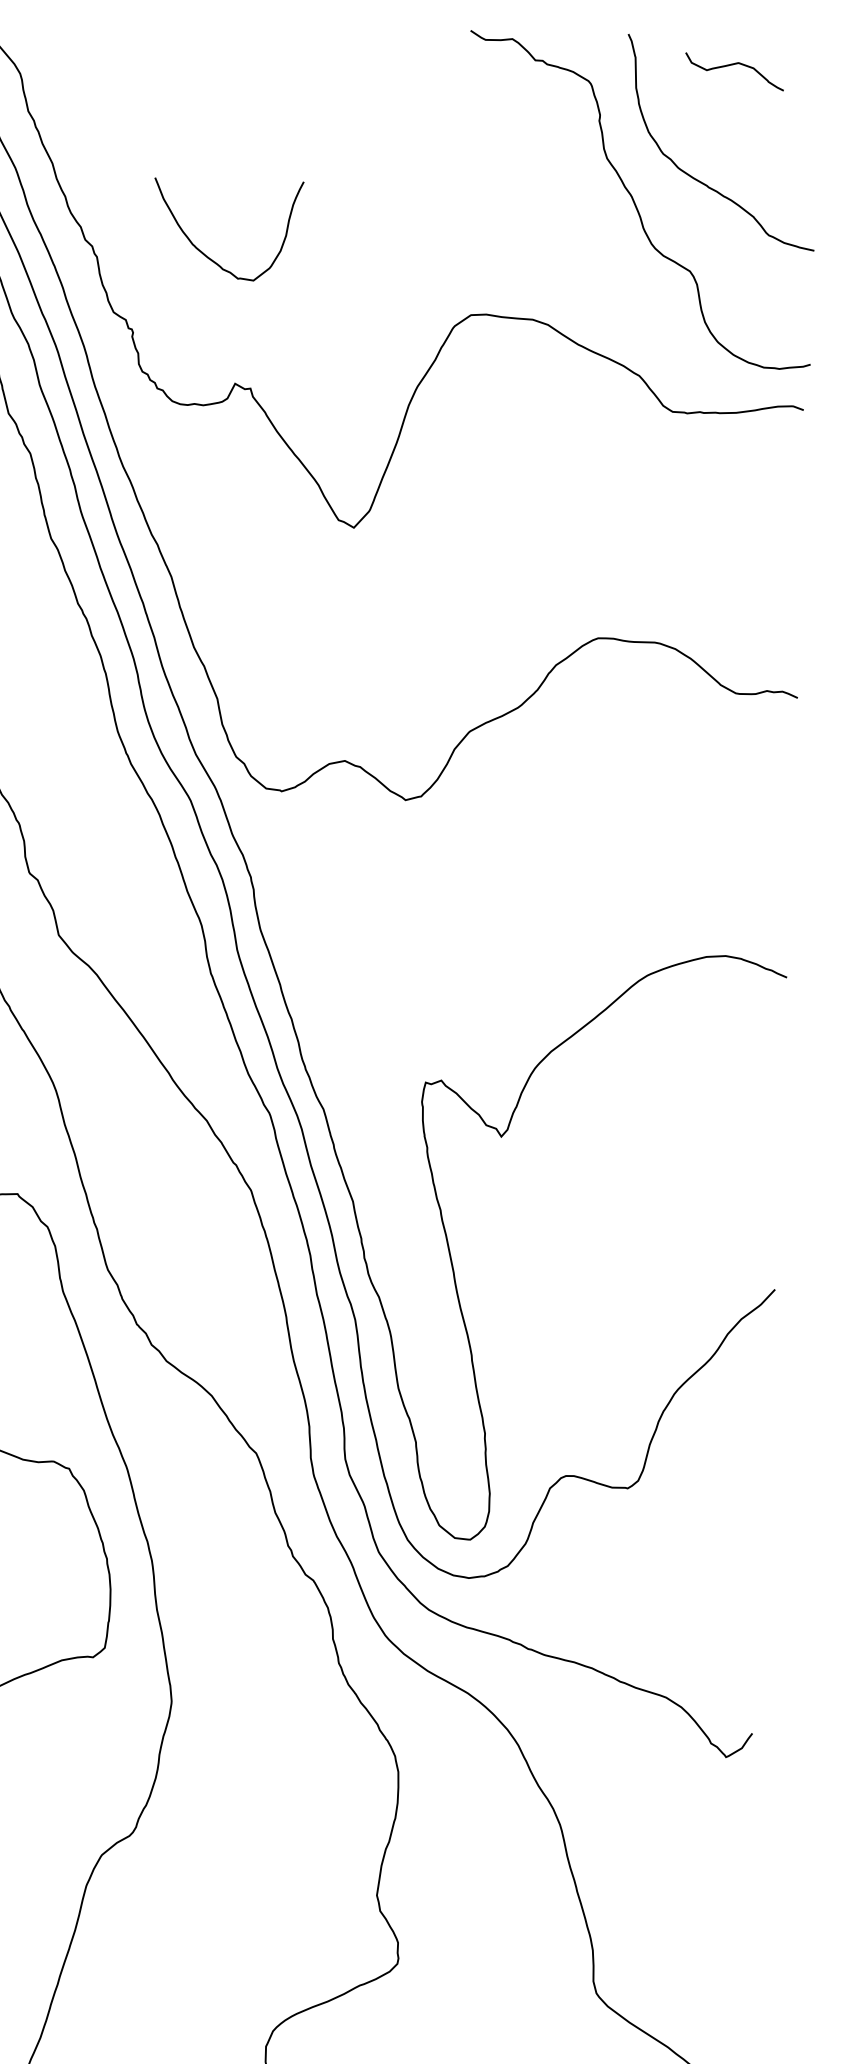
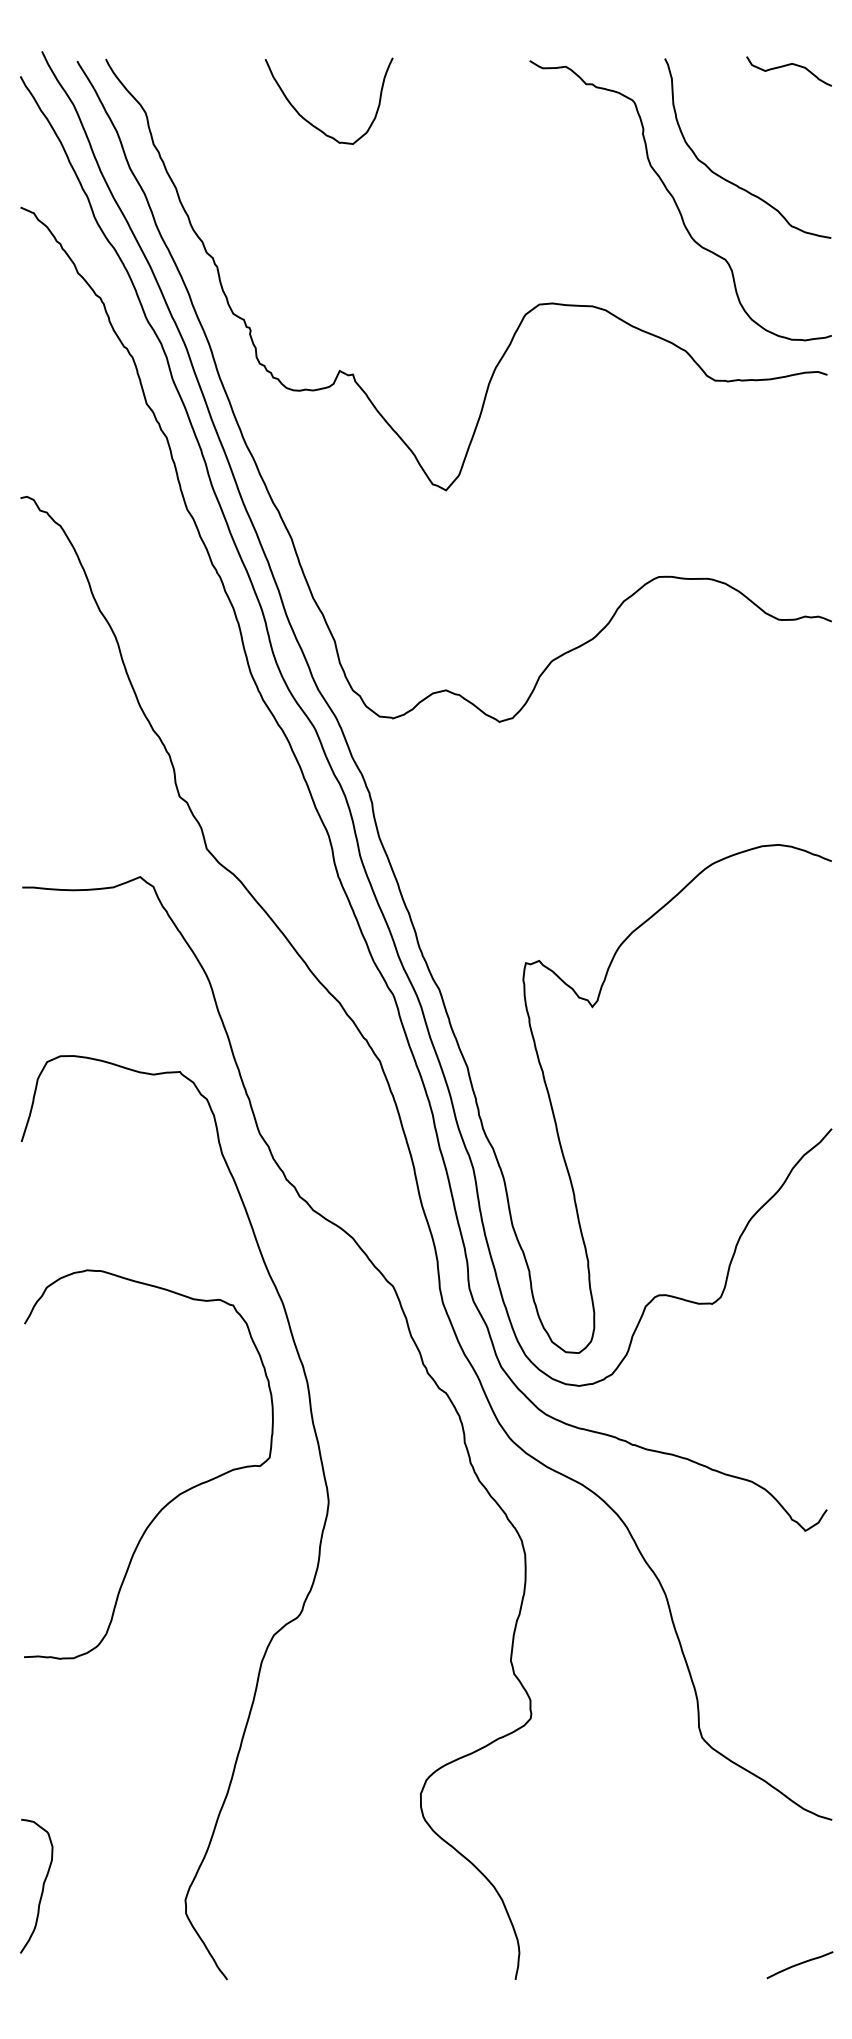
curve: (731, 65) -> (786, 66), moved
curve: (208, 256) -> (313, 124), moved

